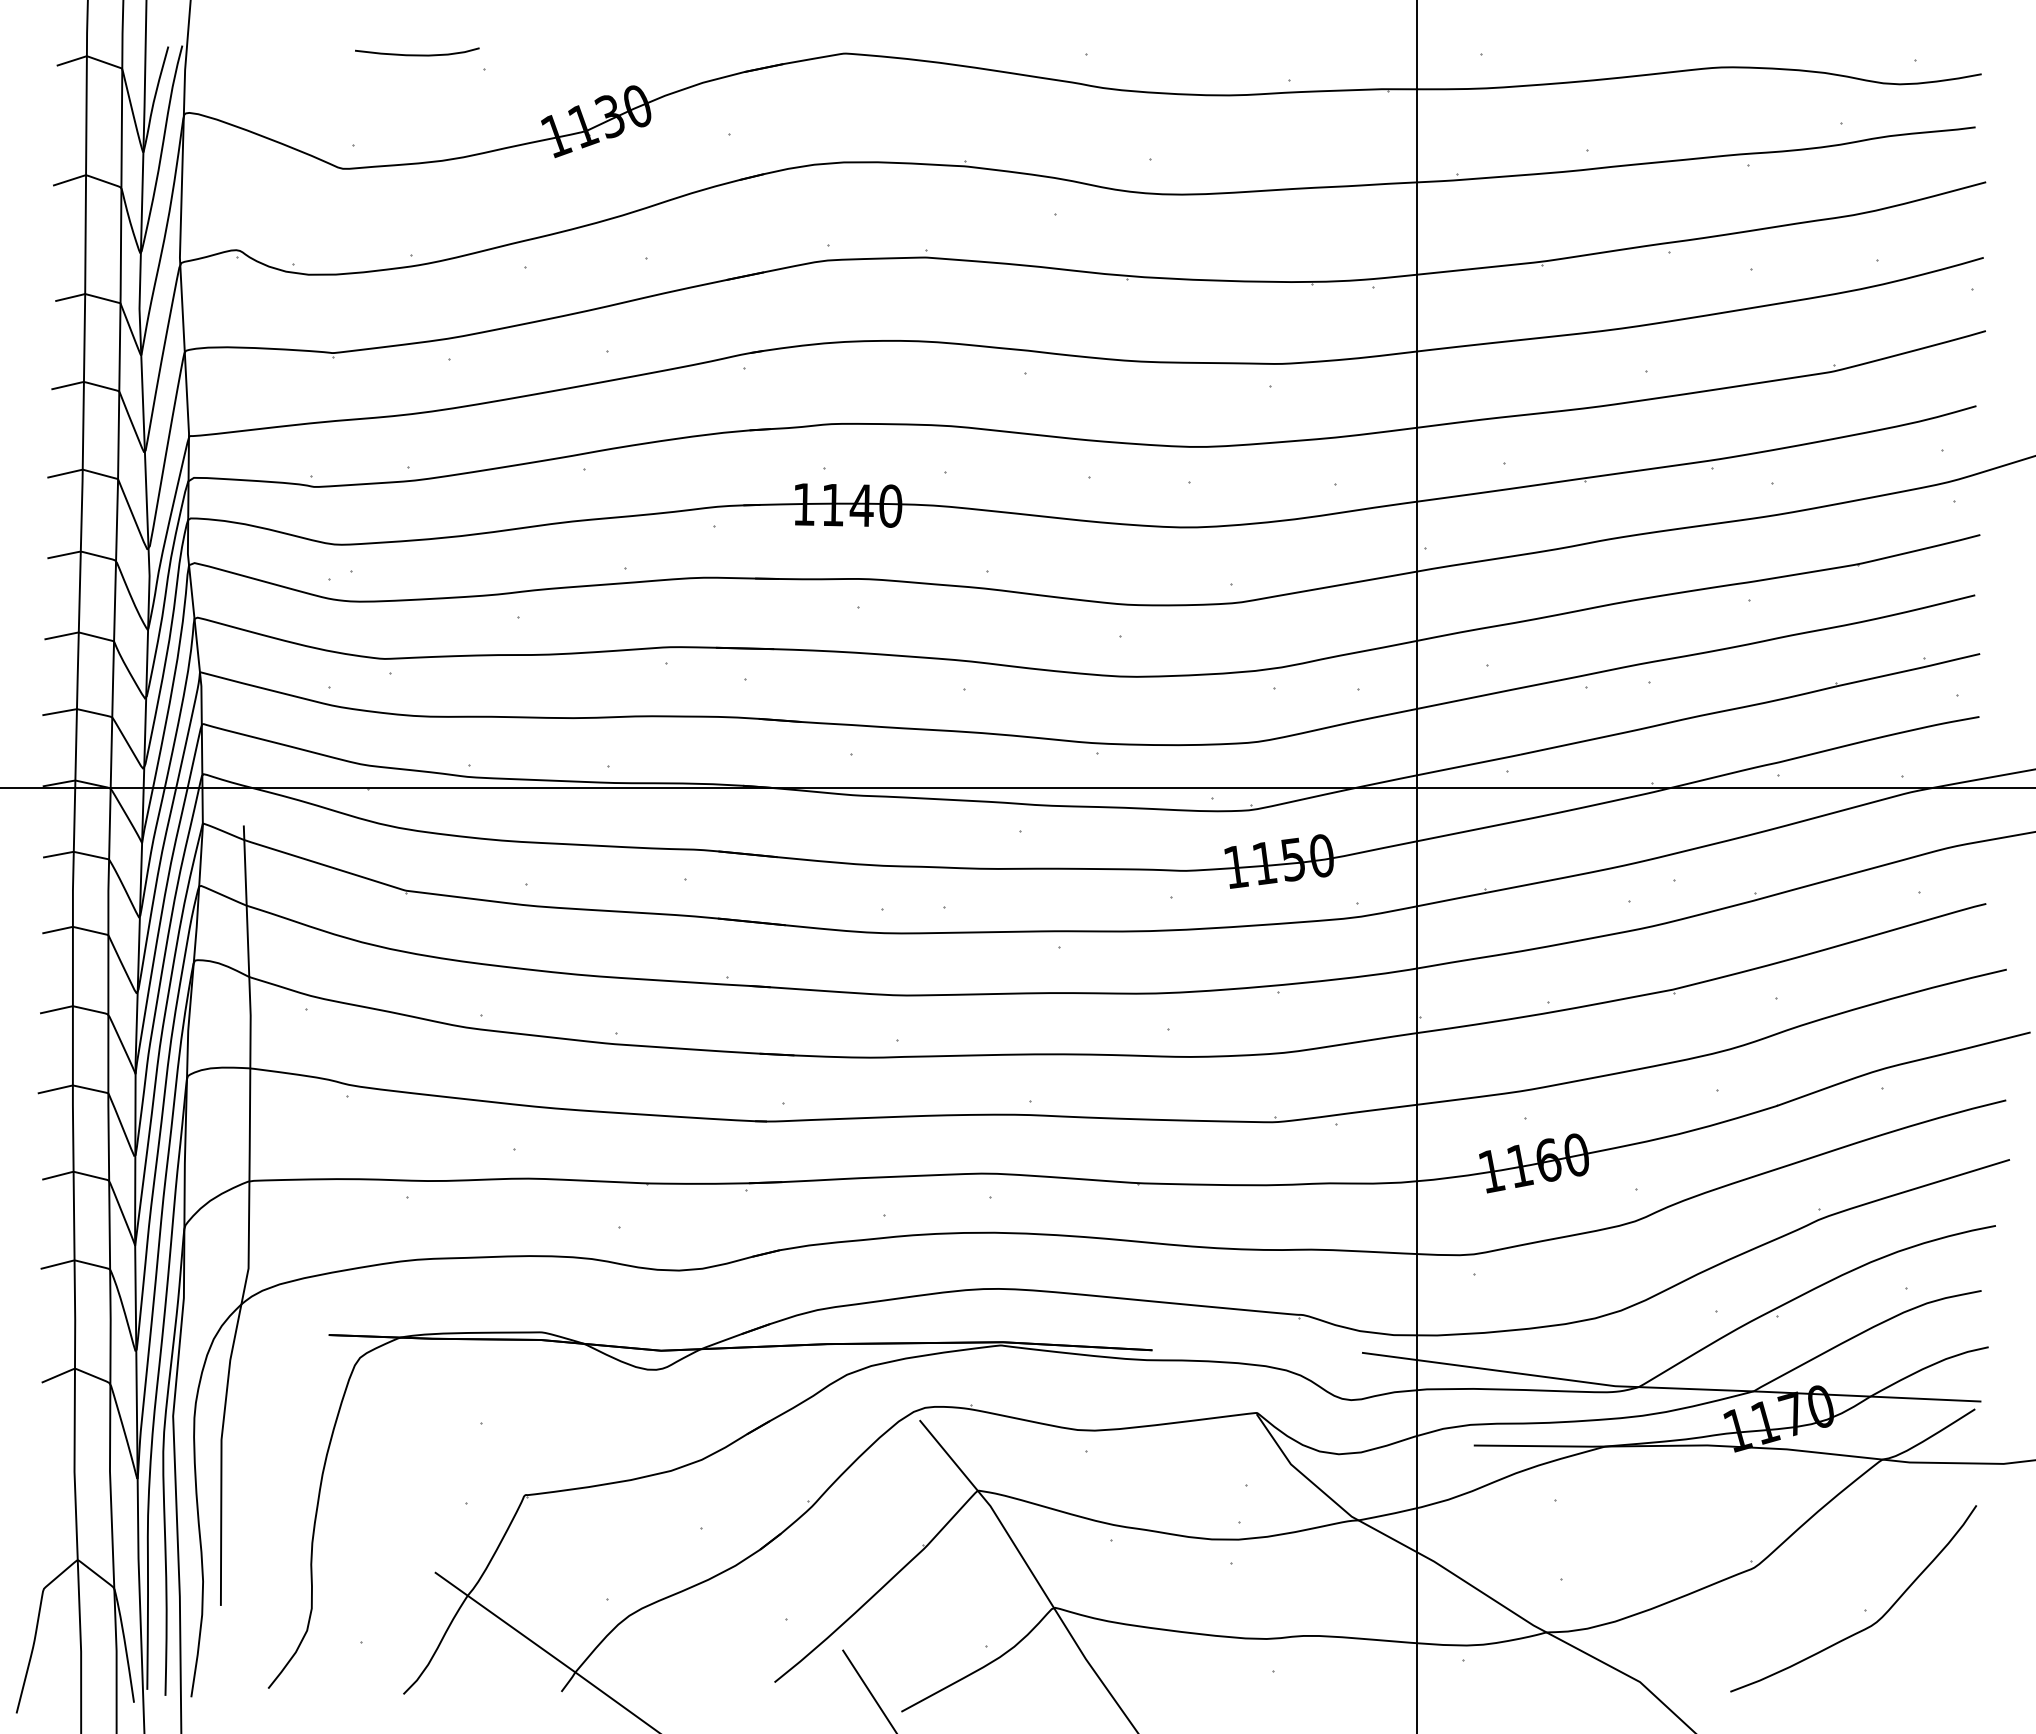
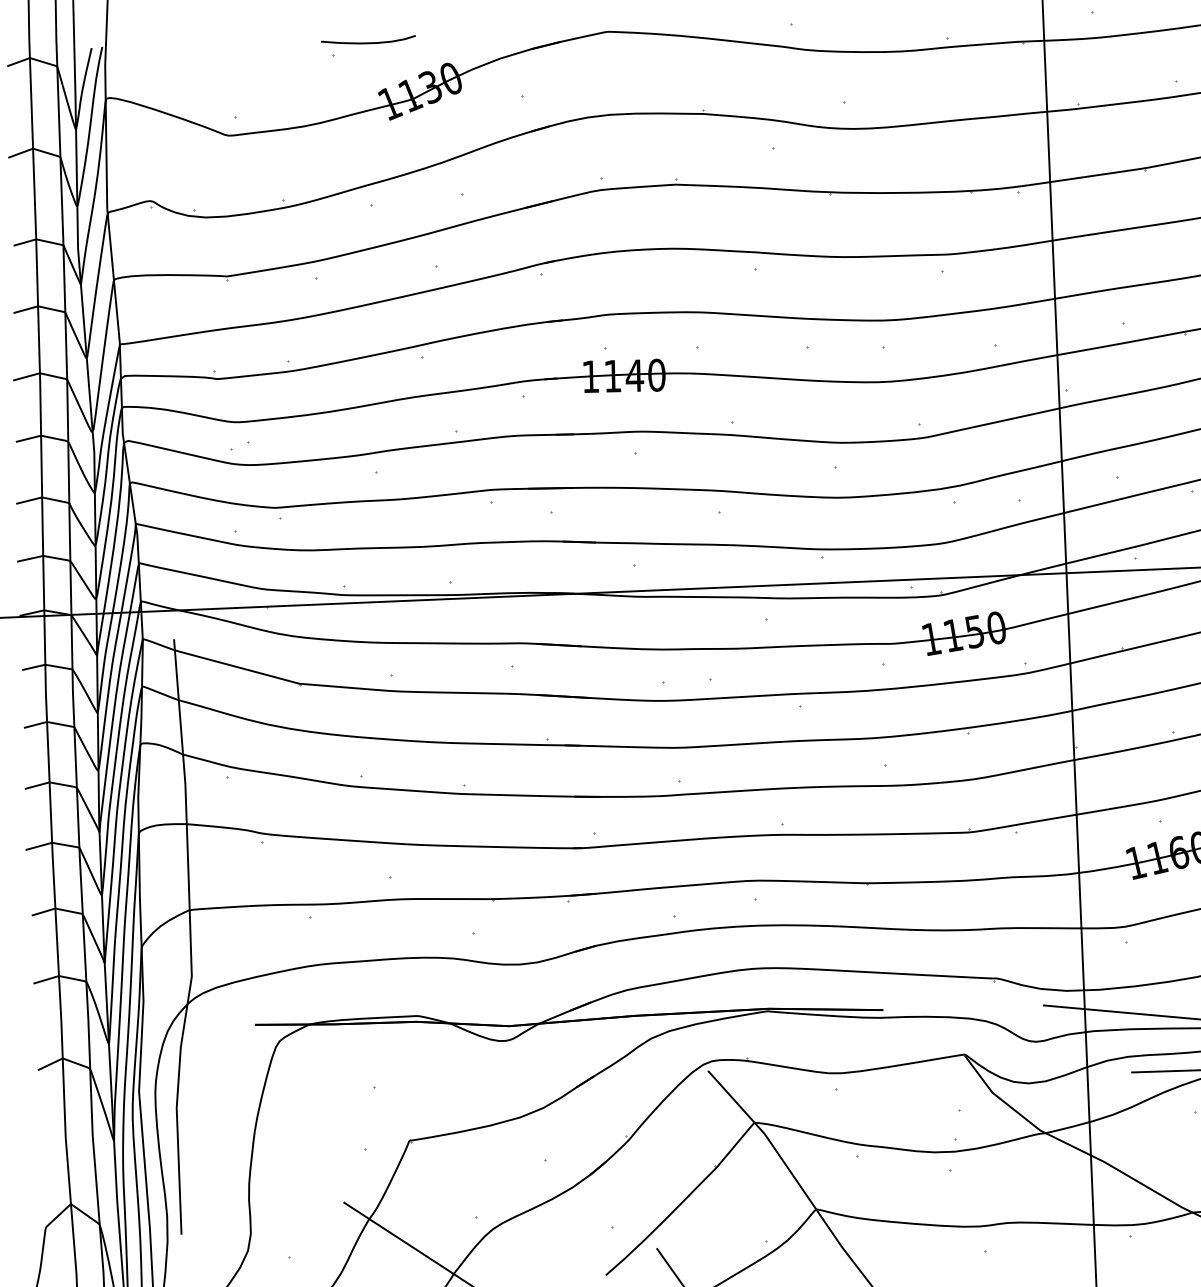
curve: (417, 54) -> (368, 42), moved

